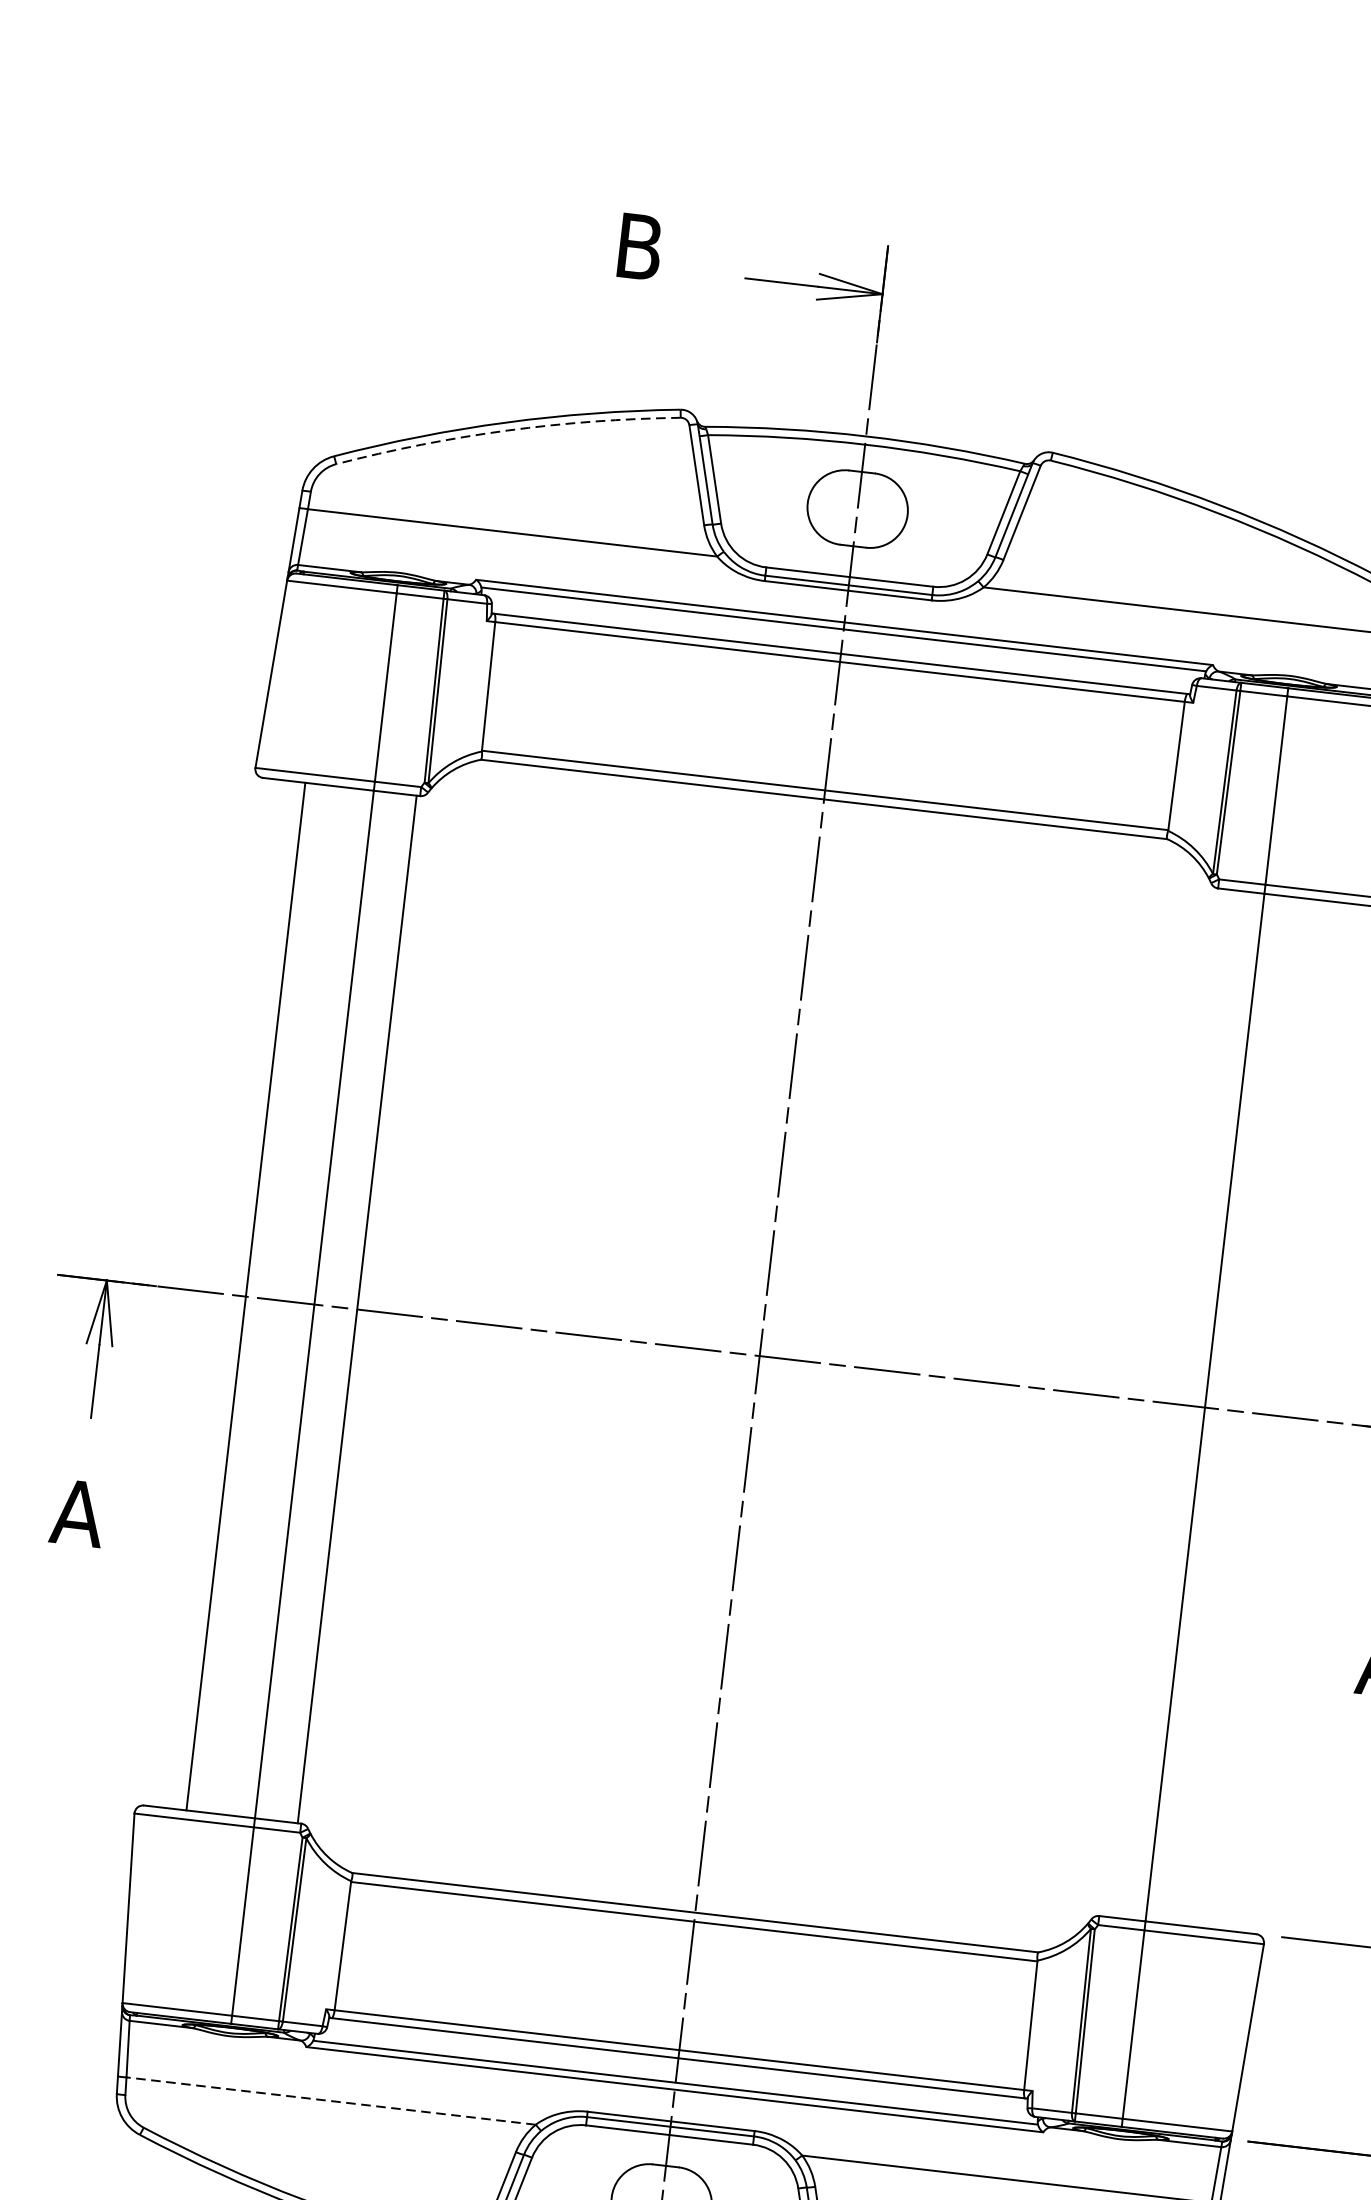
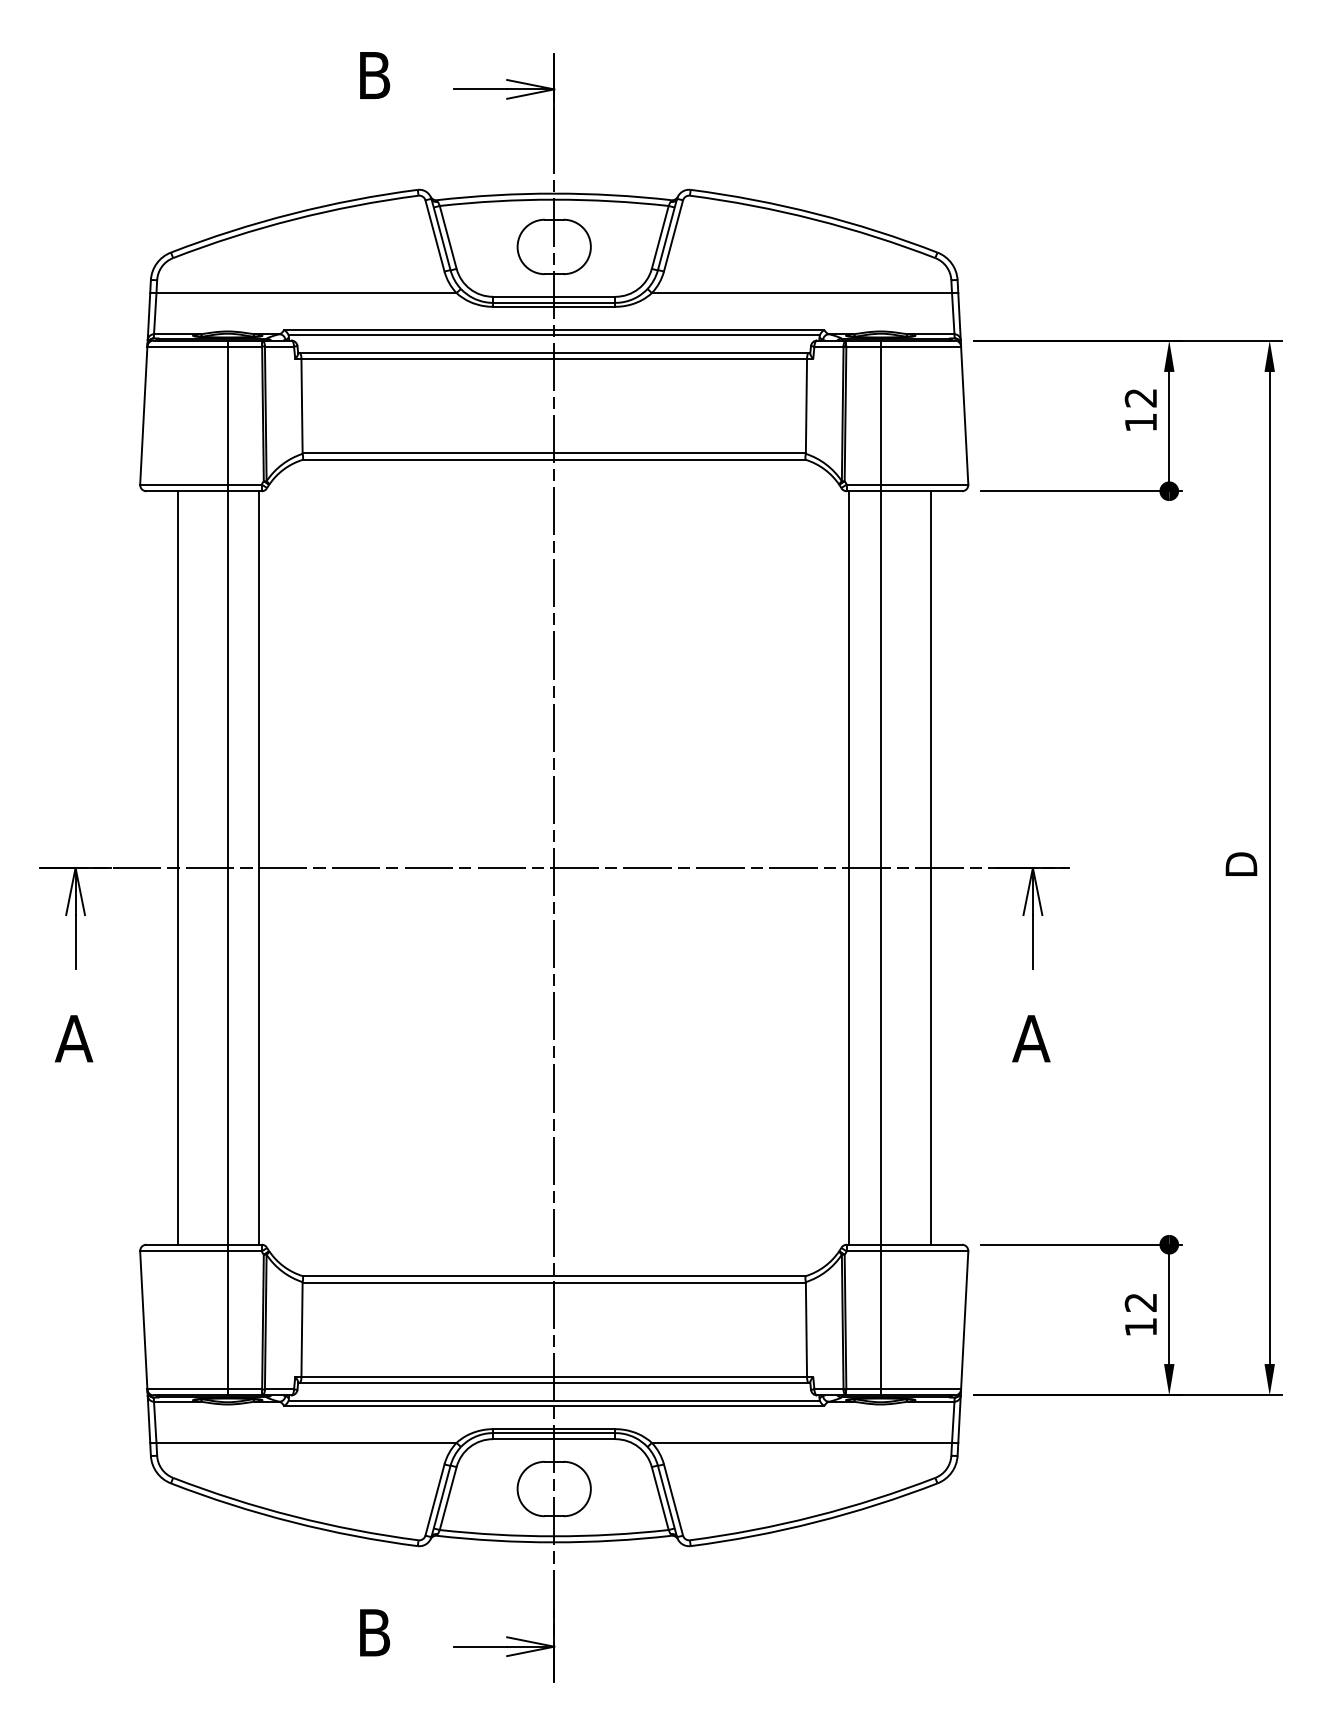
arc: (507, 430) -> (294, 219), dashed -> solid
line: (1162, 1401) -> (849, 867), added
line: (1272, 1414) -> (930, 867), added
line: (331, 2100) -> (306, 1442), dashed -> solid

